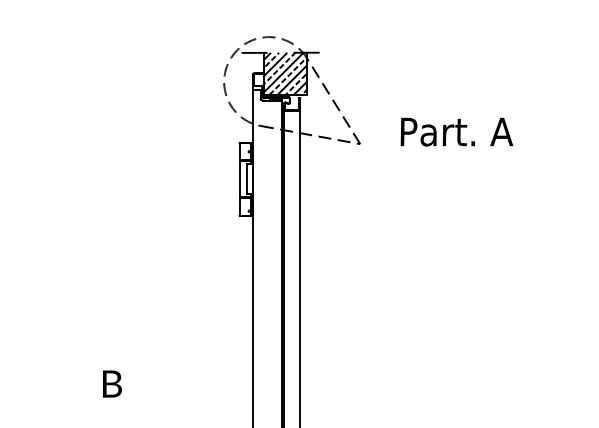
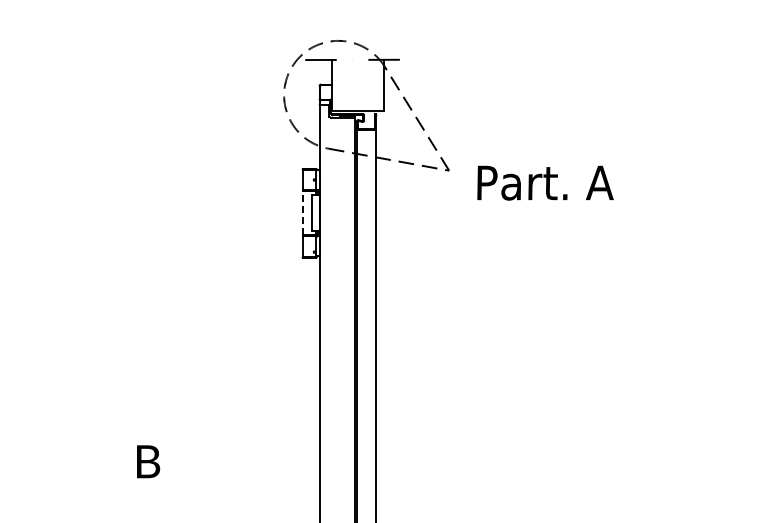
hatch: (285, 73) -> (358, 85), removed
text: (456, 131) -> (545, 182), moved
line: (239, 179) -> (302, 213), solid -> dashed

